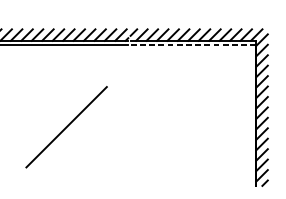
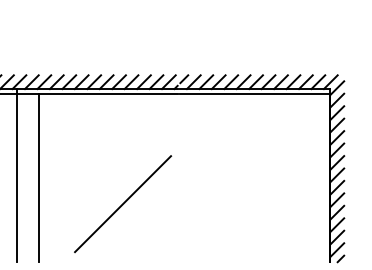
line: (192, 45) -> (254, 94), dashed -> solid
line: (11, 115) -> (38, 178), added
line: (67, 127) -> (123, 204), moved

